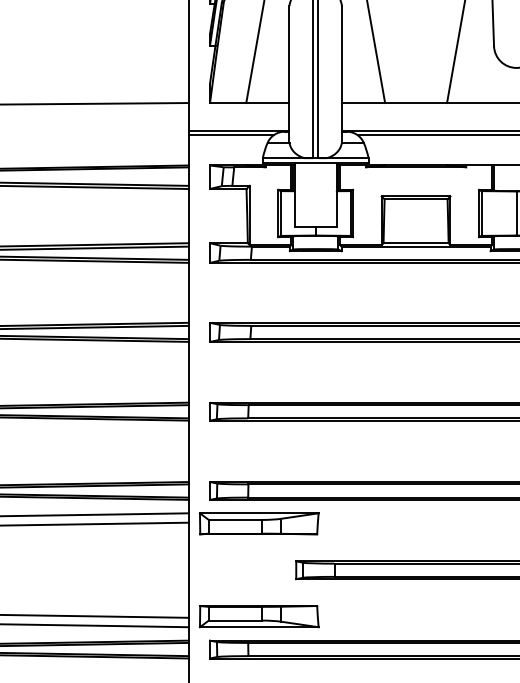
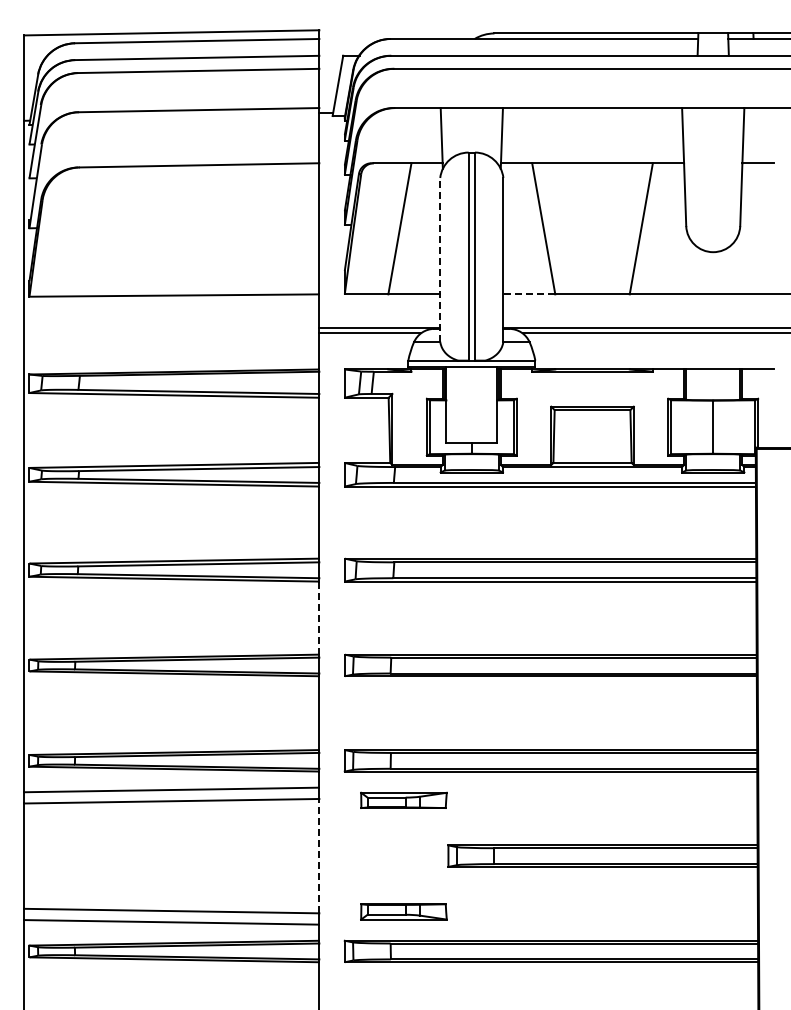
line: (289, 74) -> (440, 259), solid -> dashed
line: (363, 103) -> (529, 294), solid -> dashed
line: (189, 372) -> (319, 618), solid -> dashed
part: (258, 523) -> (403, 800), size x0.6
line: (189, 569) -> (319, 855), solid -> dashed
part: (258, 616) -> (403, 911), size x0.6

